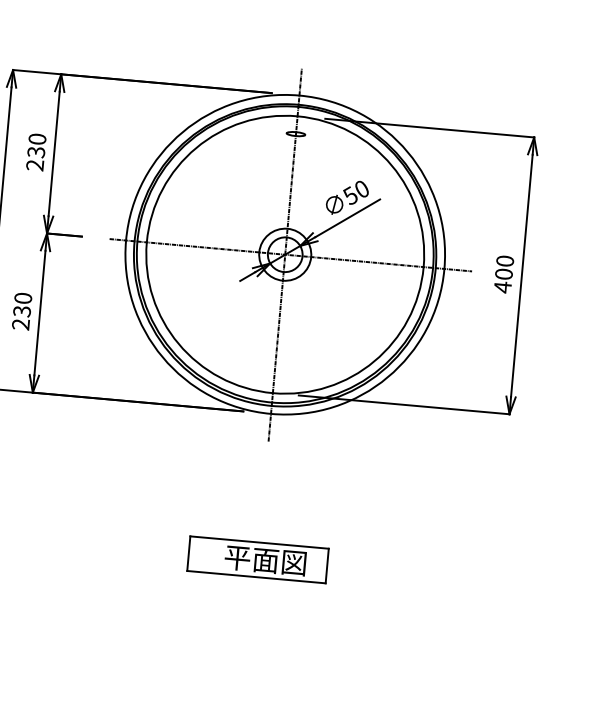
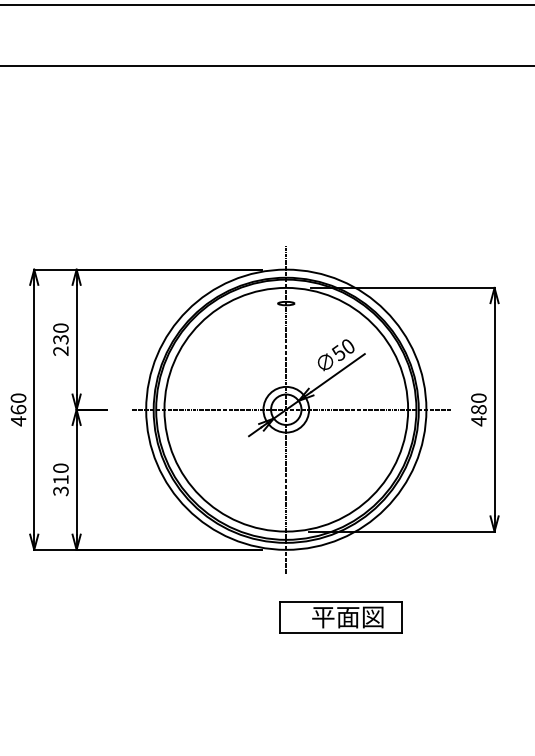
text: (503, 273) -> (478, 409), 400 -> 480
text: (21, 317) -> (60, 485), 230 -> 310
part: (257, 559) -> (340, 617), moved

